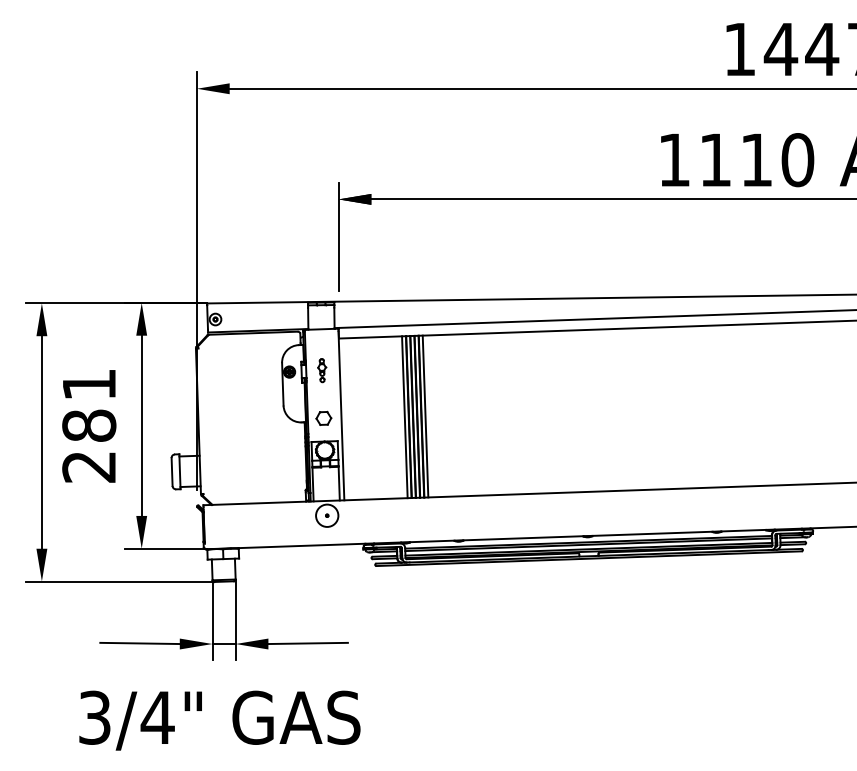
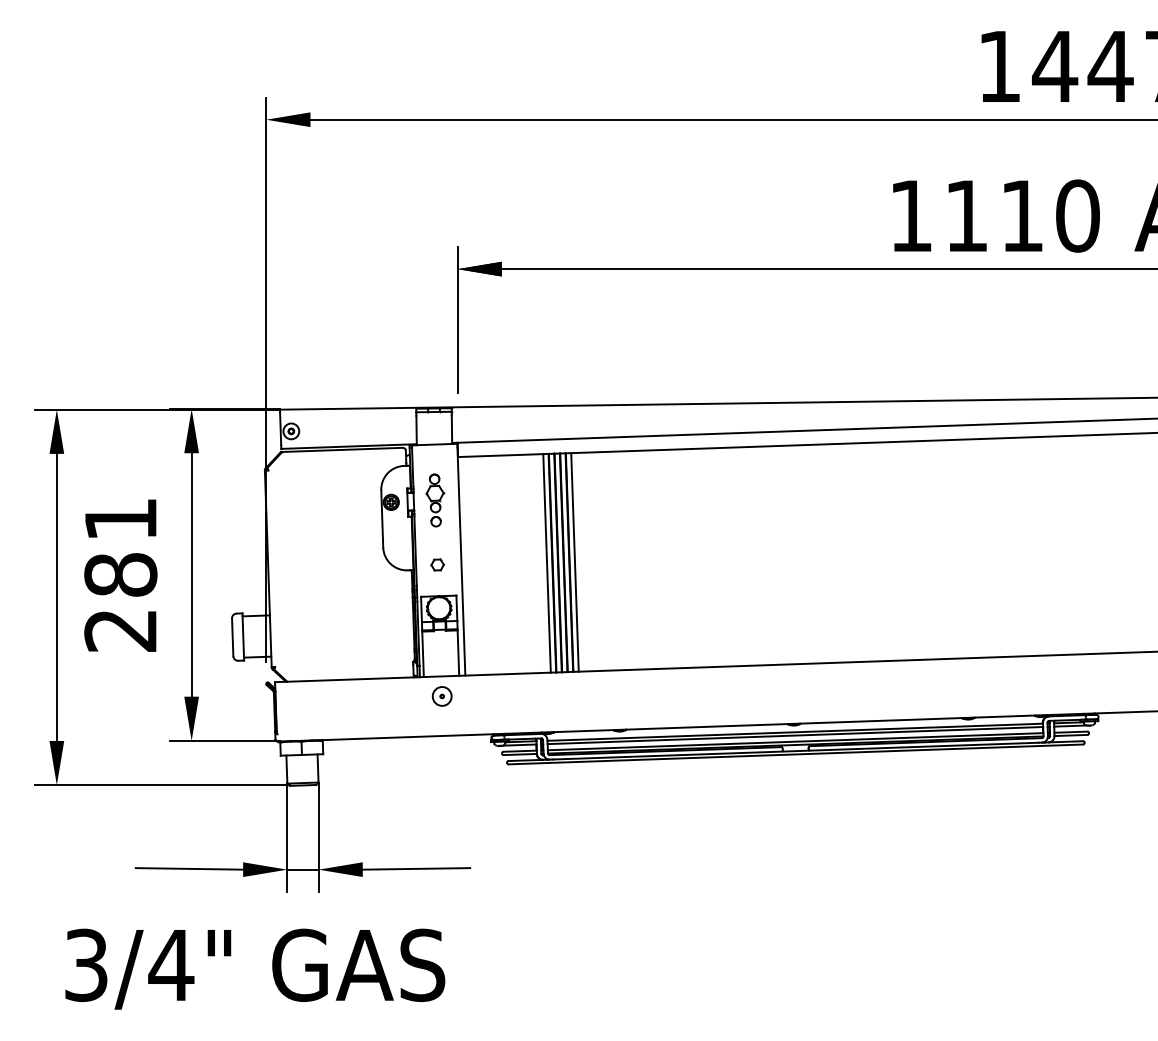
part: (322, 370) -> (435, 500), size x1.67
part: (323, 418) -> (437, 564), size x0.62
circle: (326, 515) -> (441, 696), size x0.62
text: (220, 720) -> (255, 968), moved

